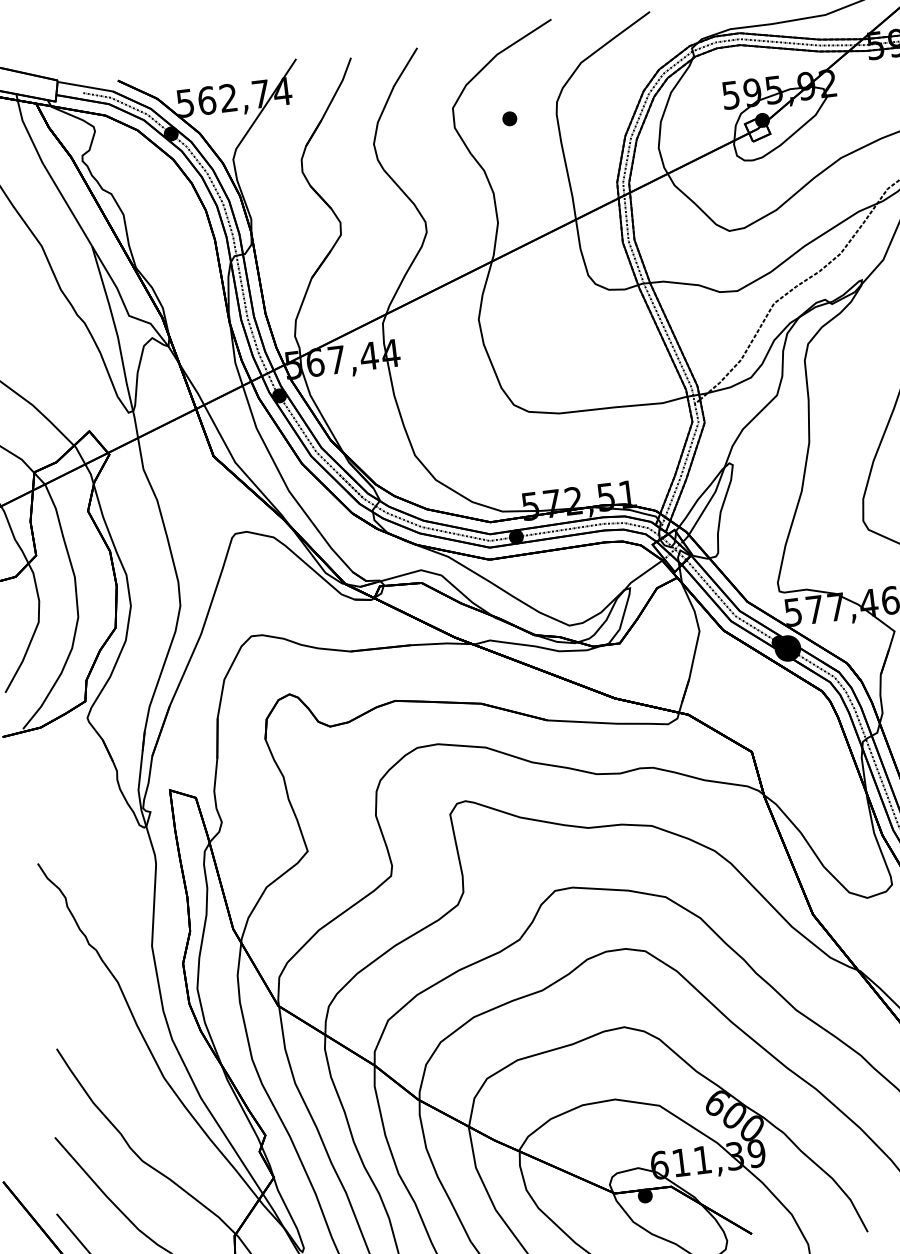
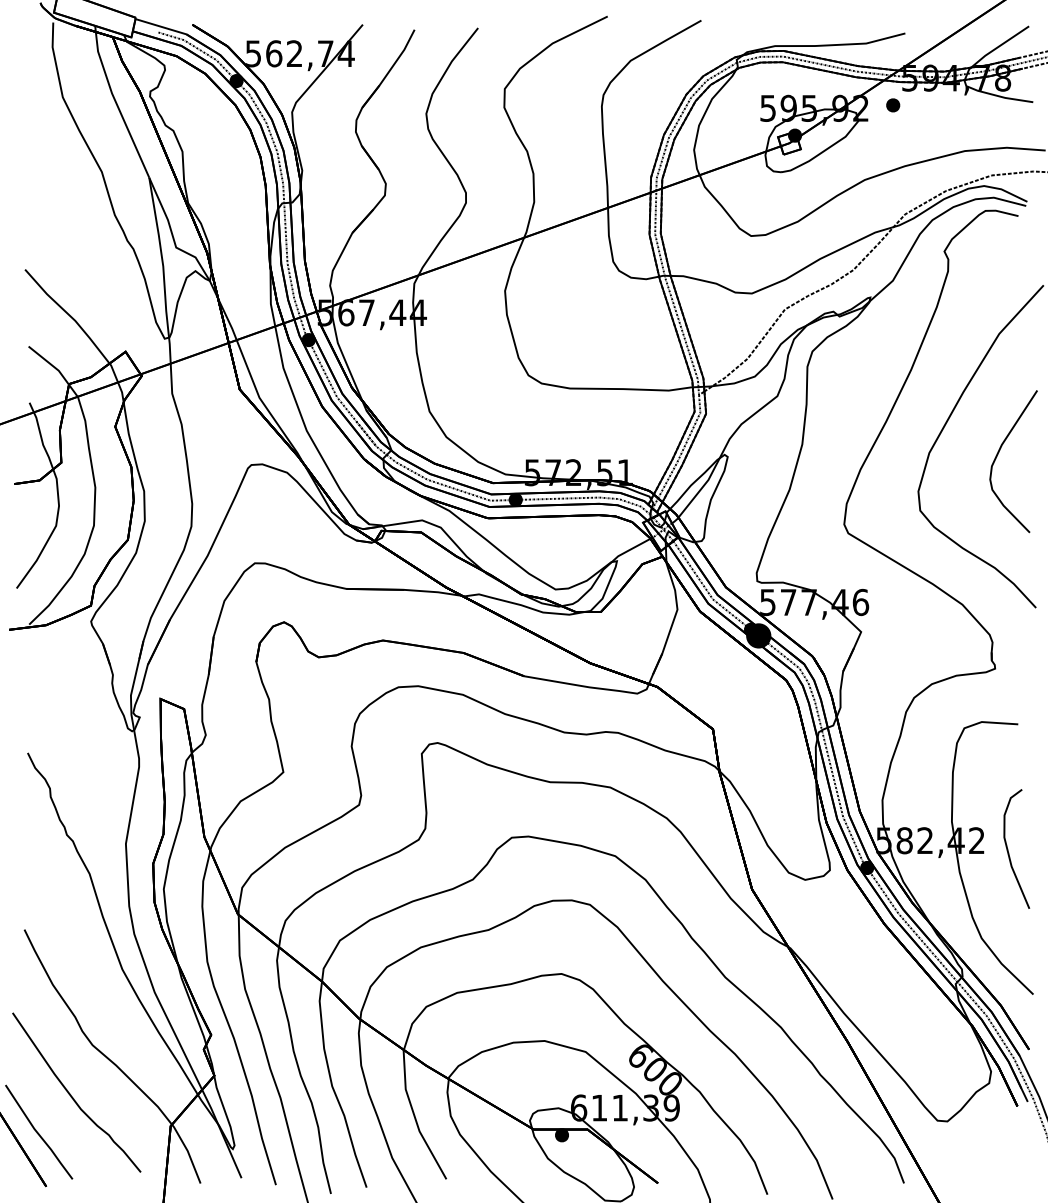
part: (510, 118) -> (893, 105), moved

